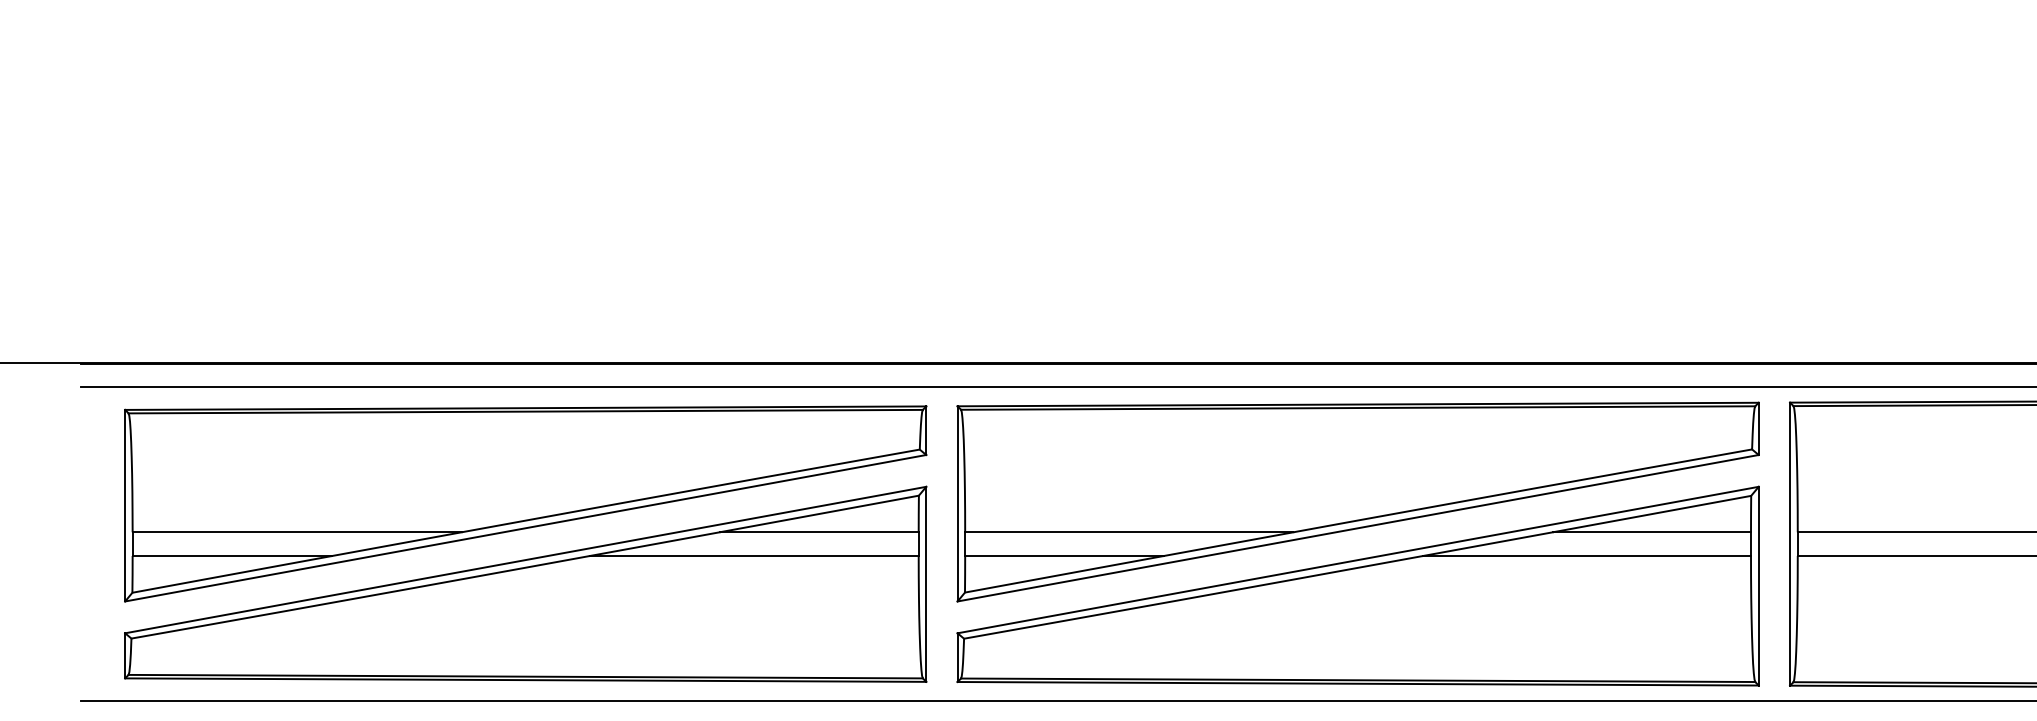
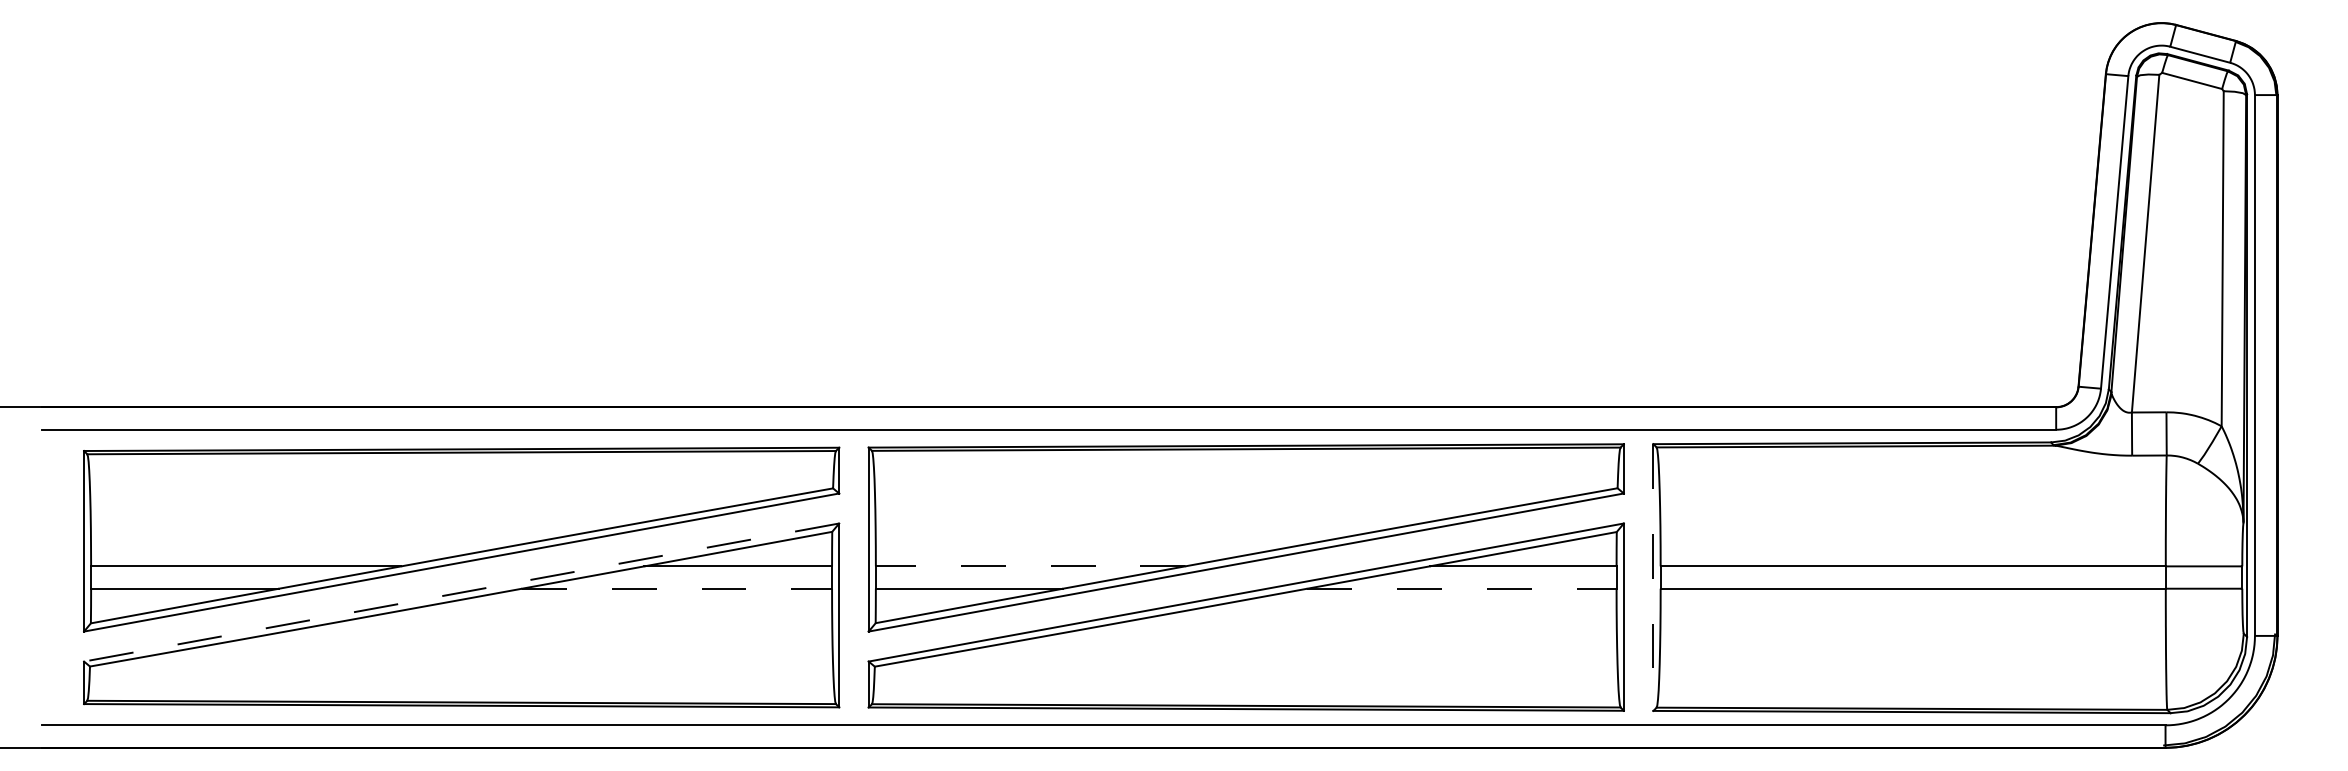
line: (1129, 532) -> (1030, 566), solid -> dashed
line: (1790, 545) -> (1653, 578), solid -> dashed
line: (754, 555) -> (677, 588), solid -> dashed
line: (1587, 555) -> (1462, 588), solid -> dashed
line: (525, 560) -> (461, 592), solid -> dashed

